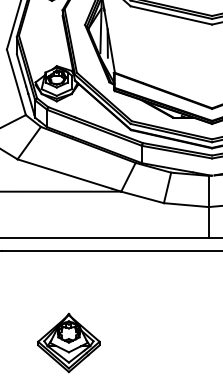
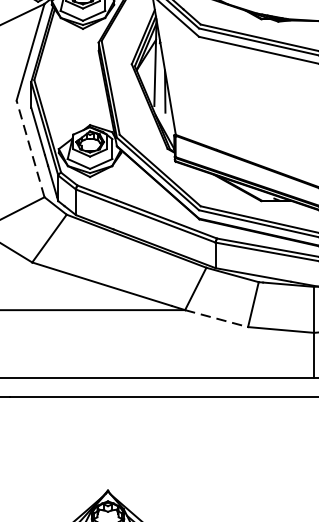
line: (16, 81) -> (30, 147), solid -> dashed
line: (143, 197) -> (217, 318), solid -> dashed

